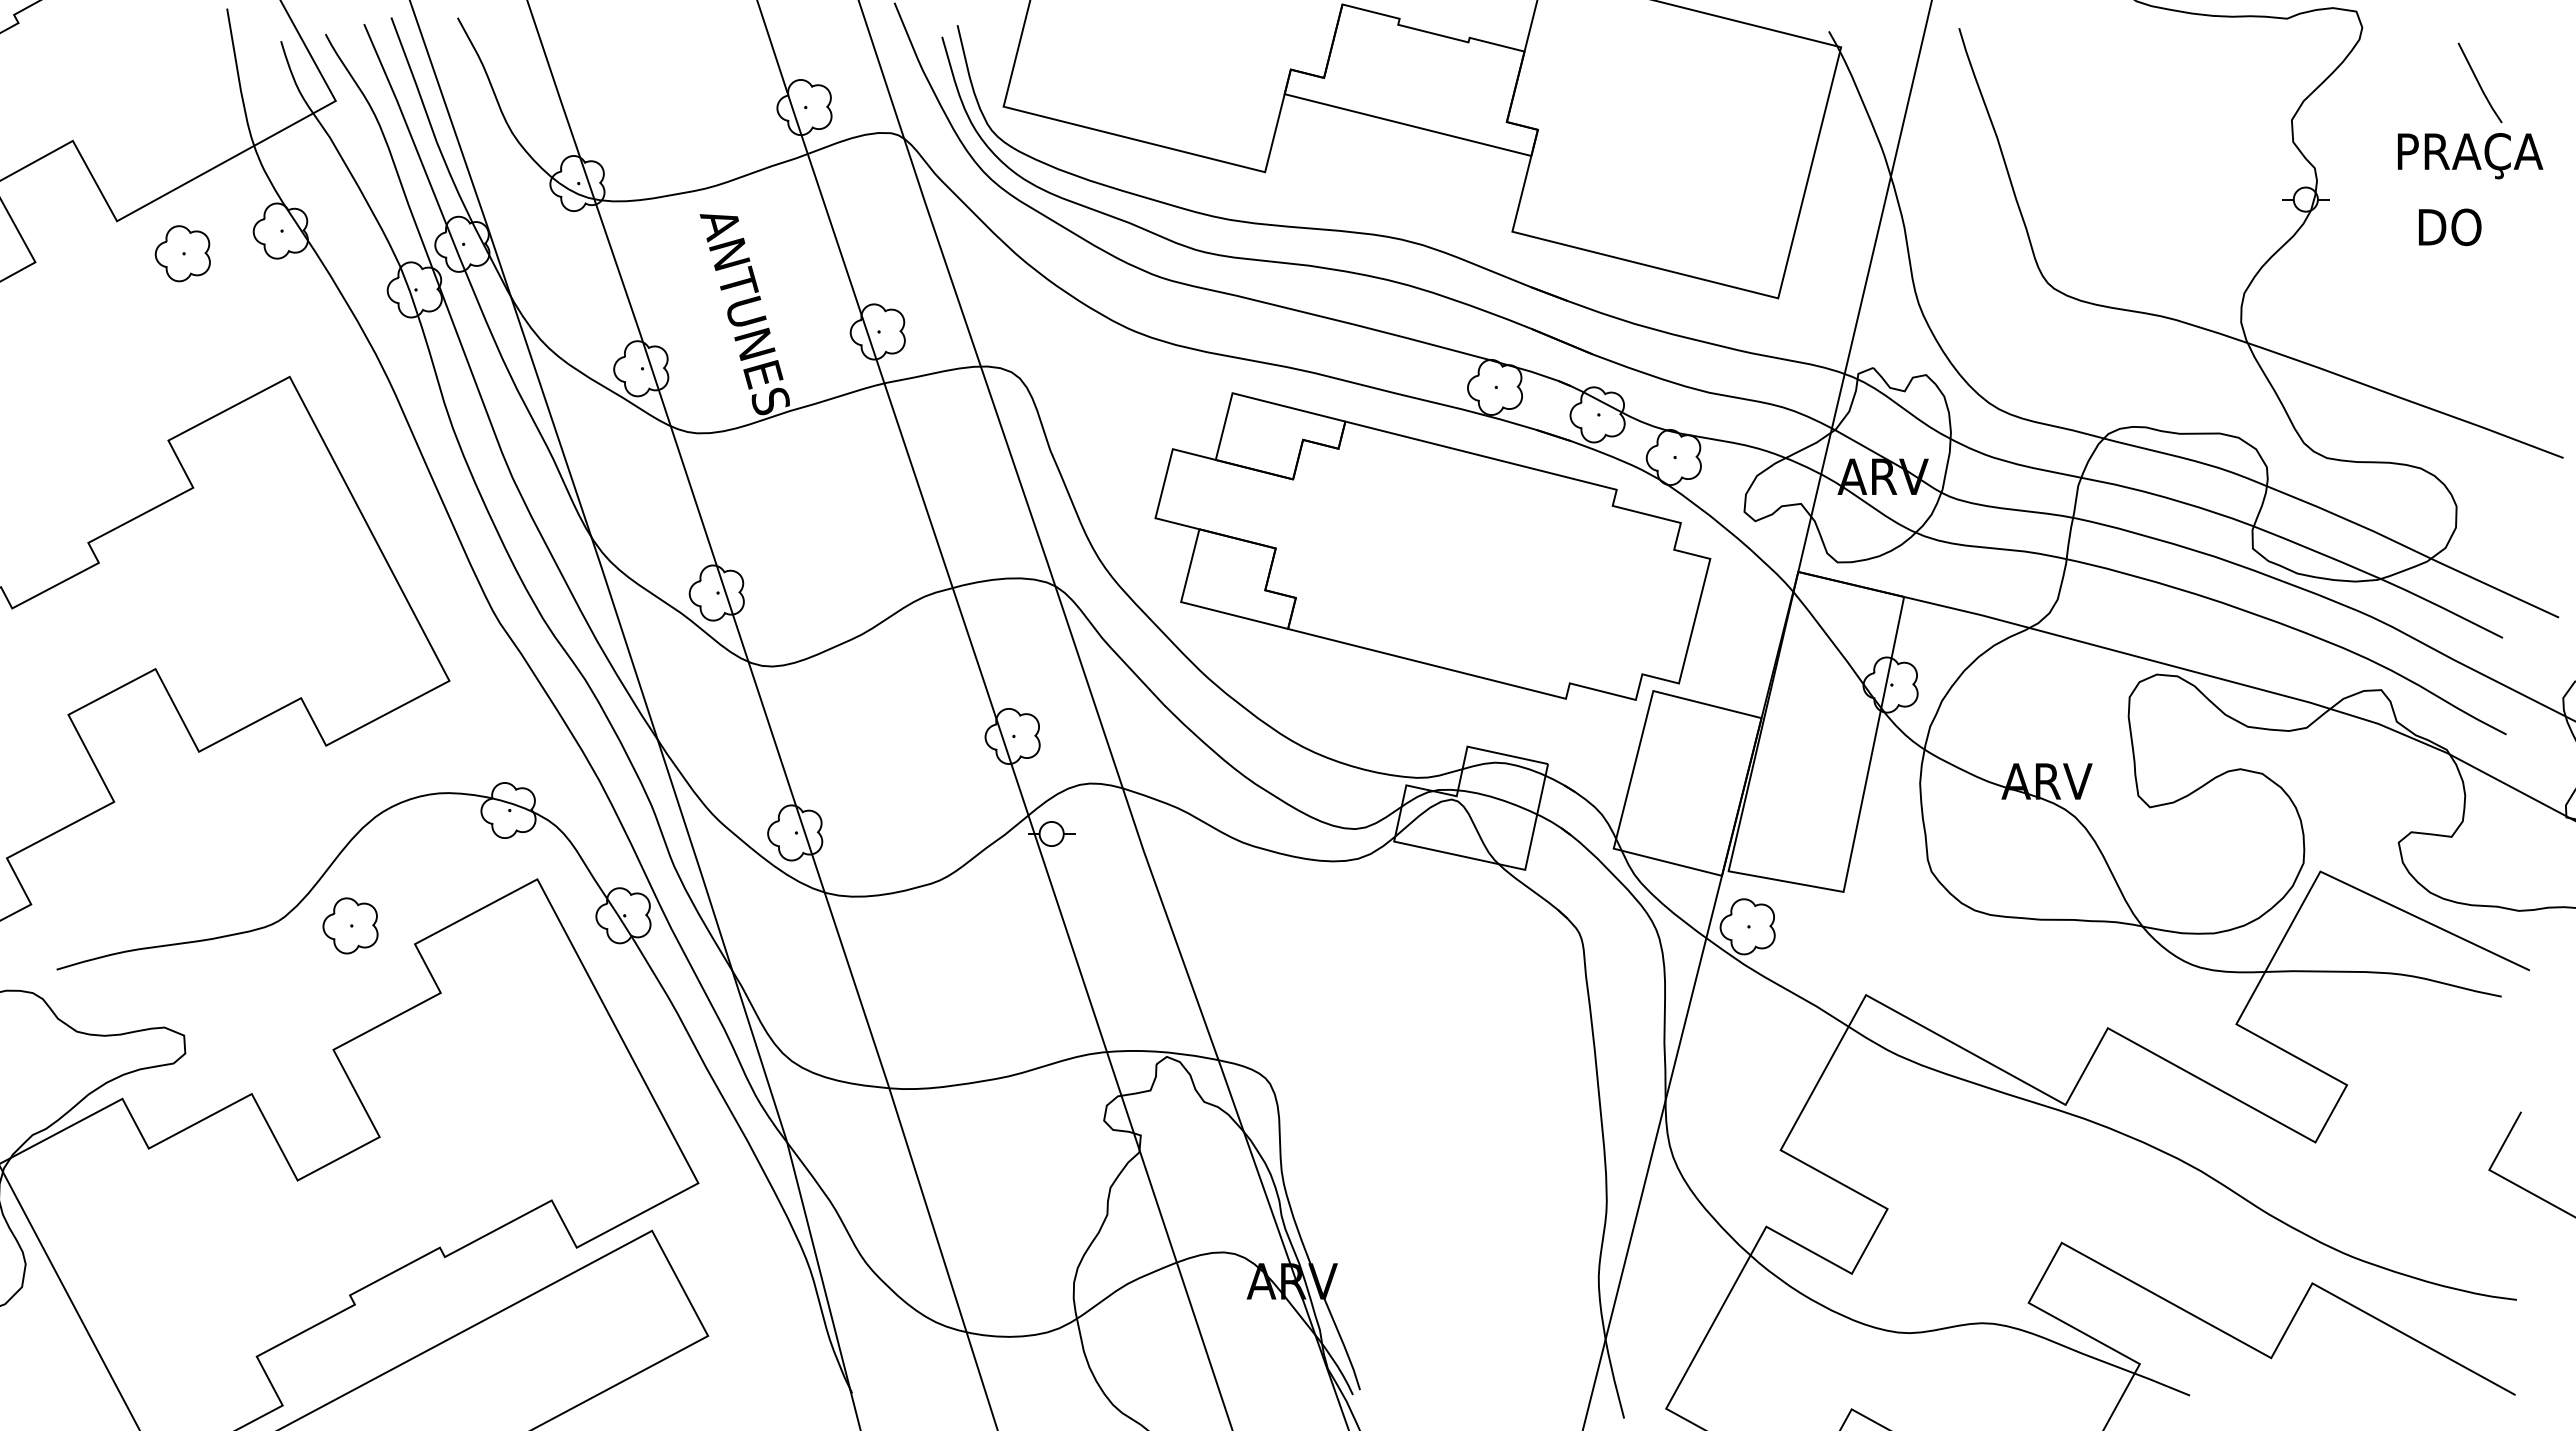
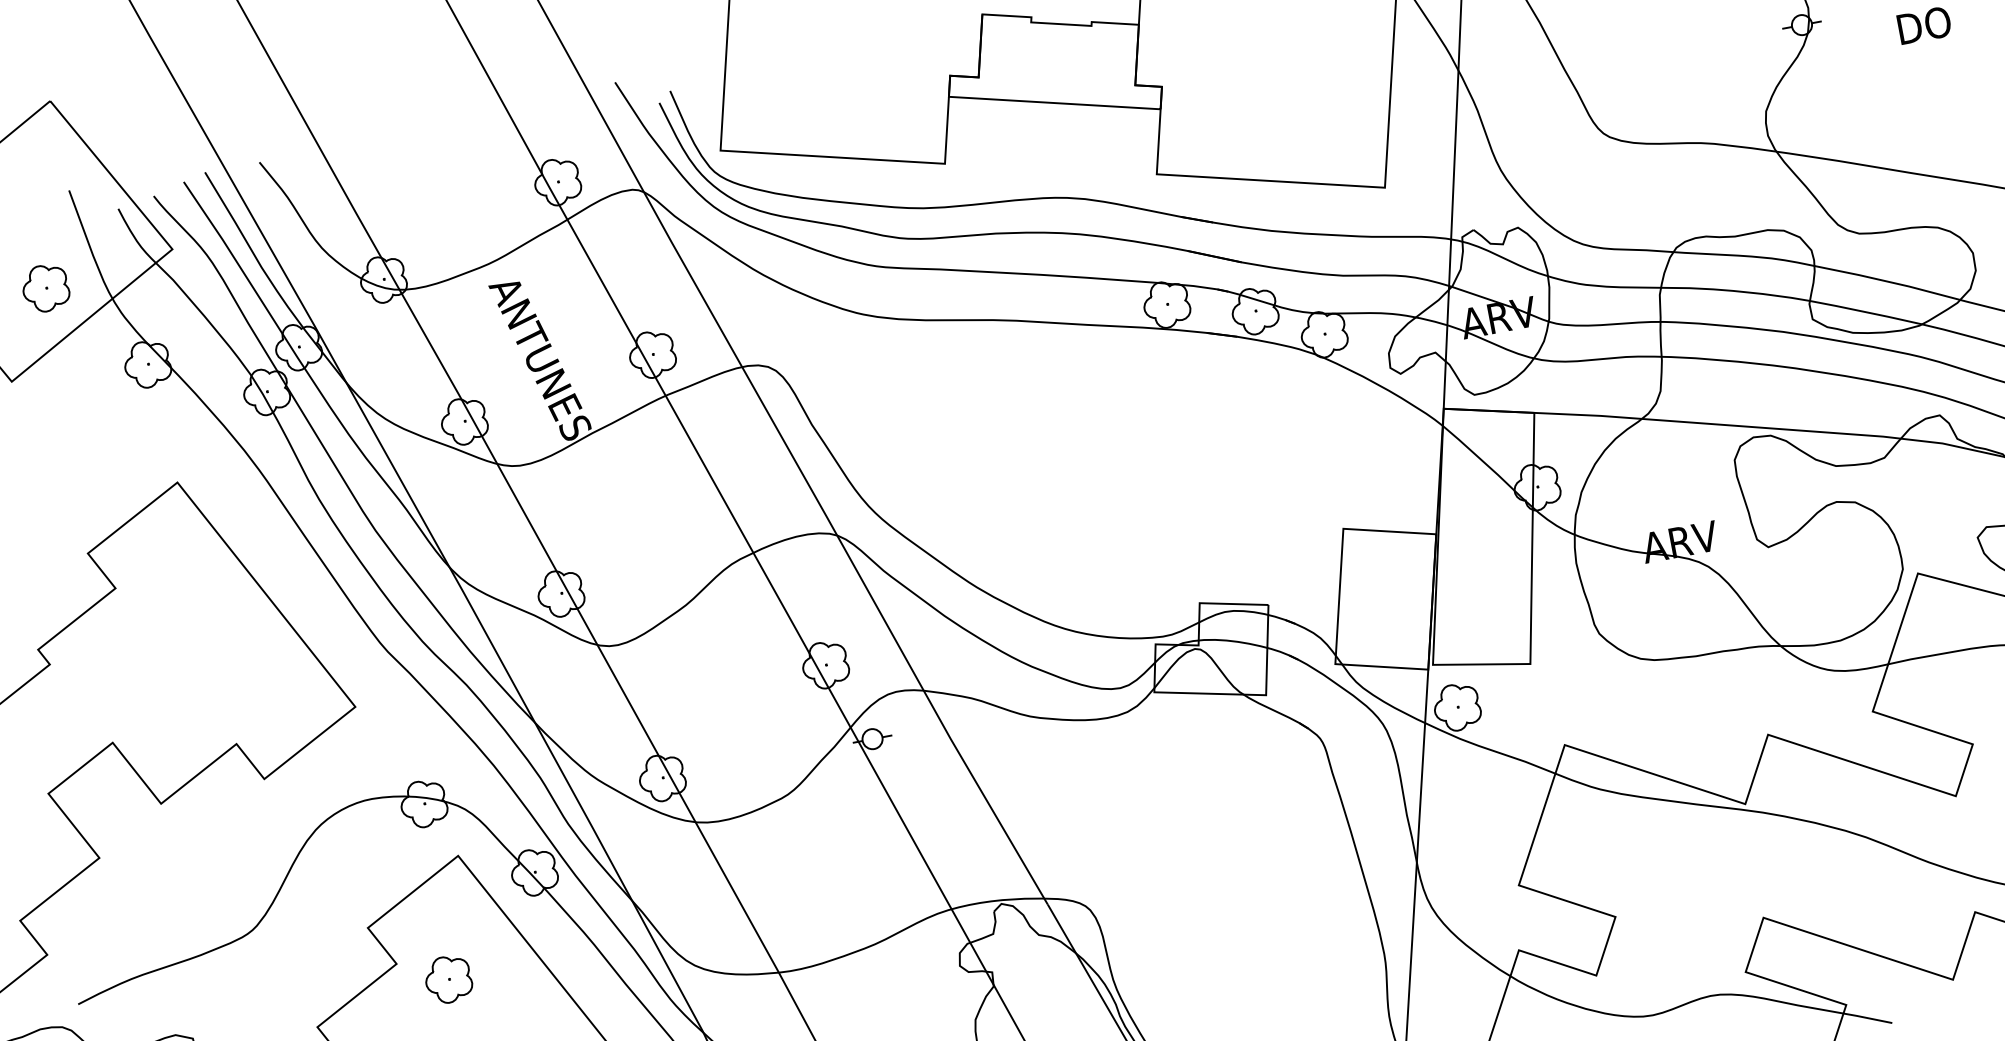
part: (182, 253) -> (45, 288), moved
part: (1432, 546) -> (1140, 444), removed
part: (350, 925) -> (448, 979), moved

